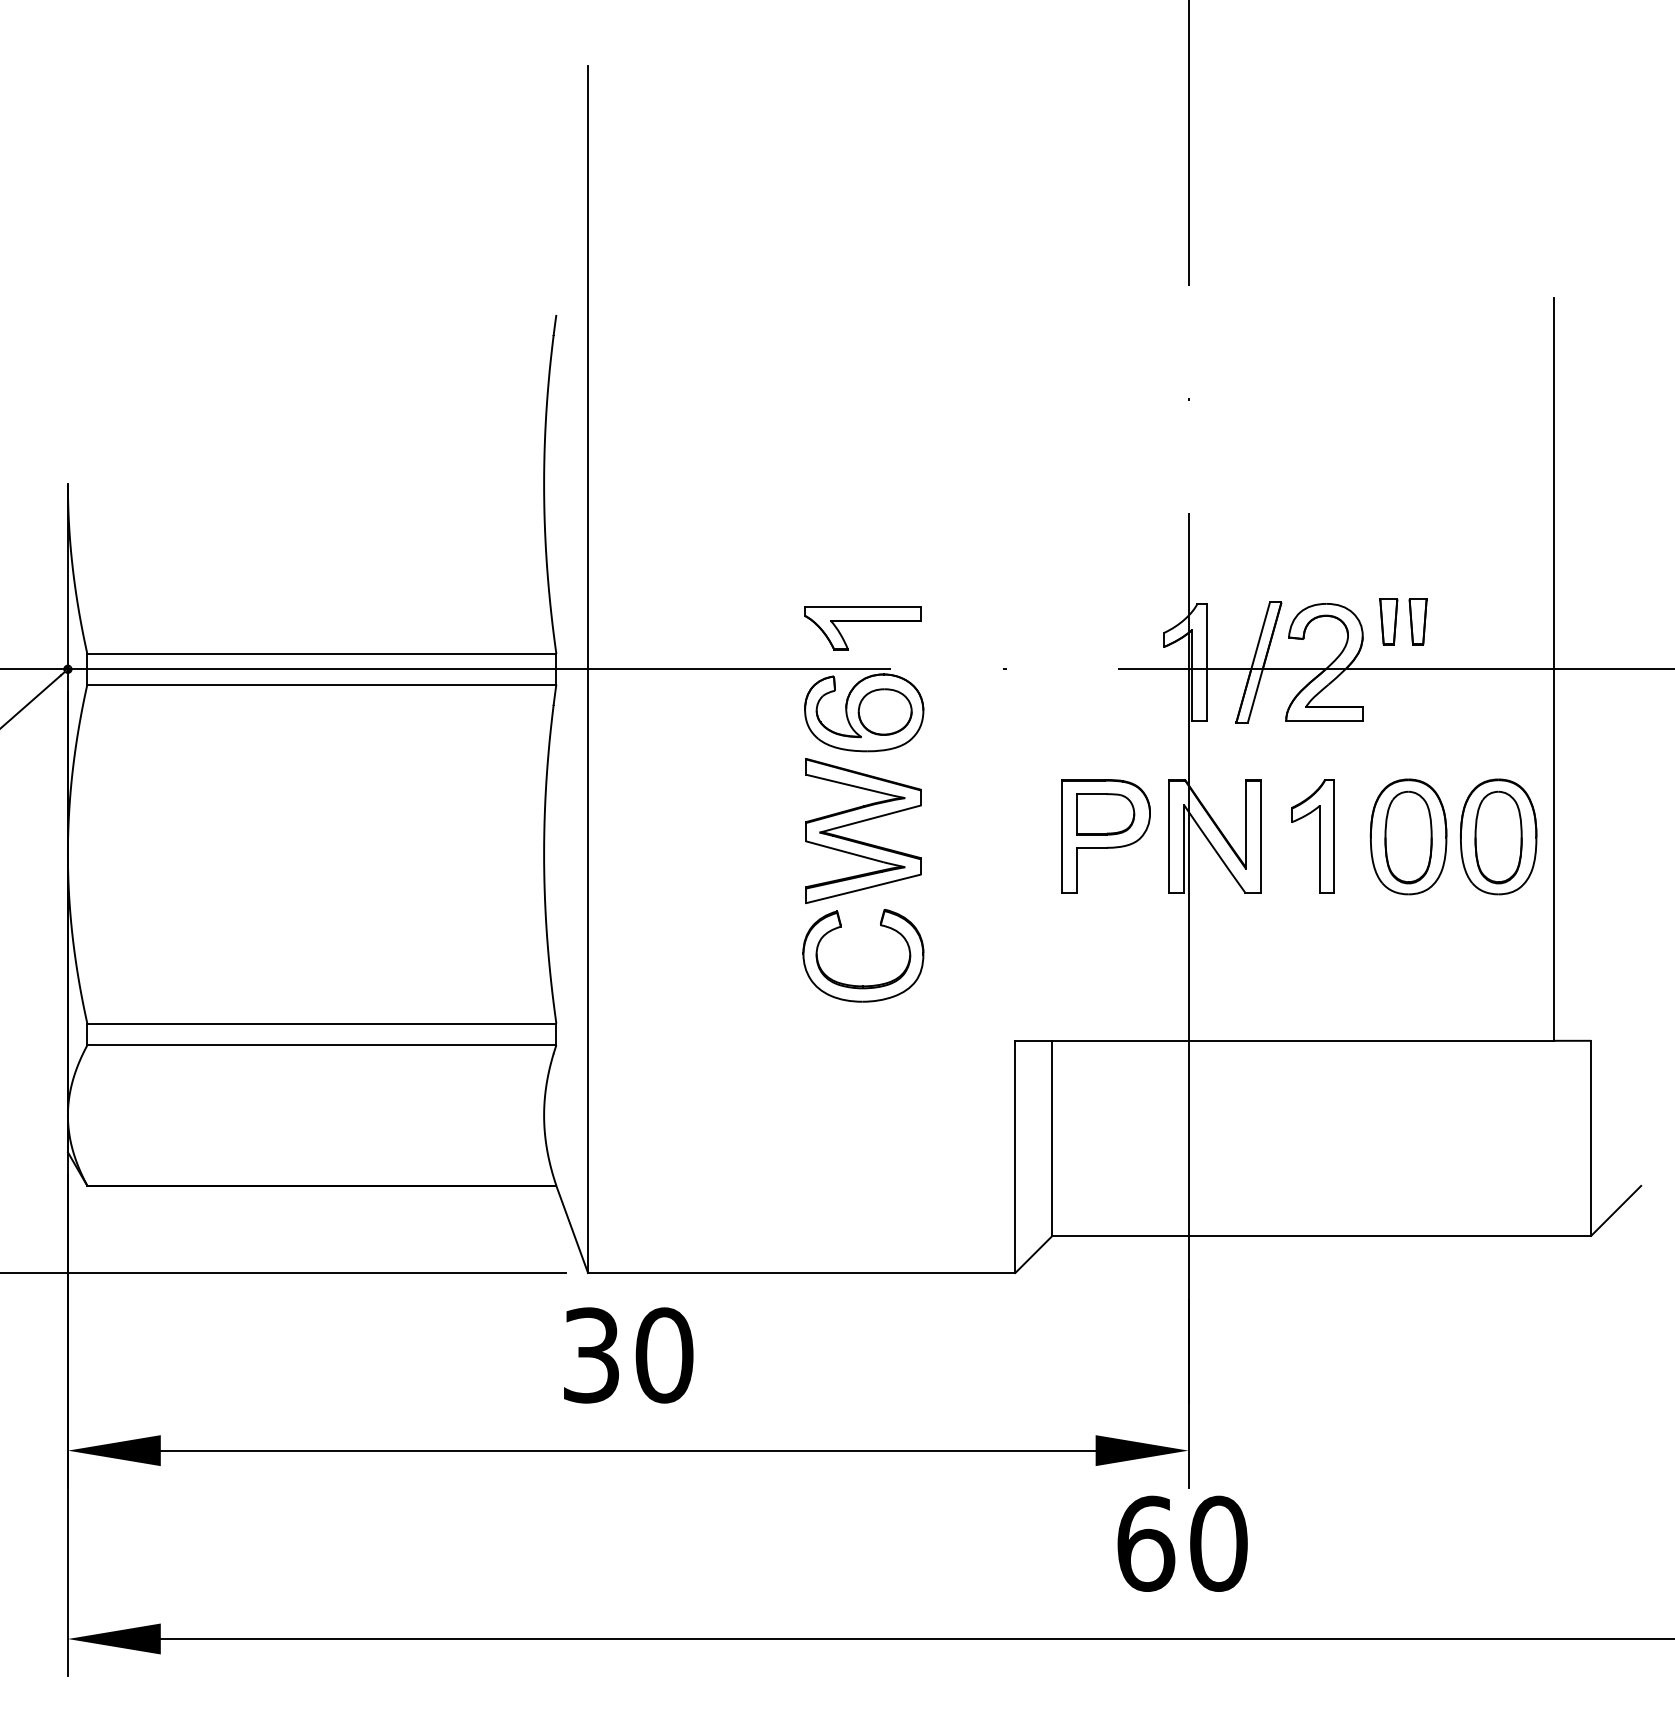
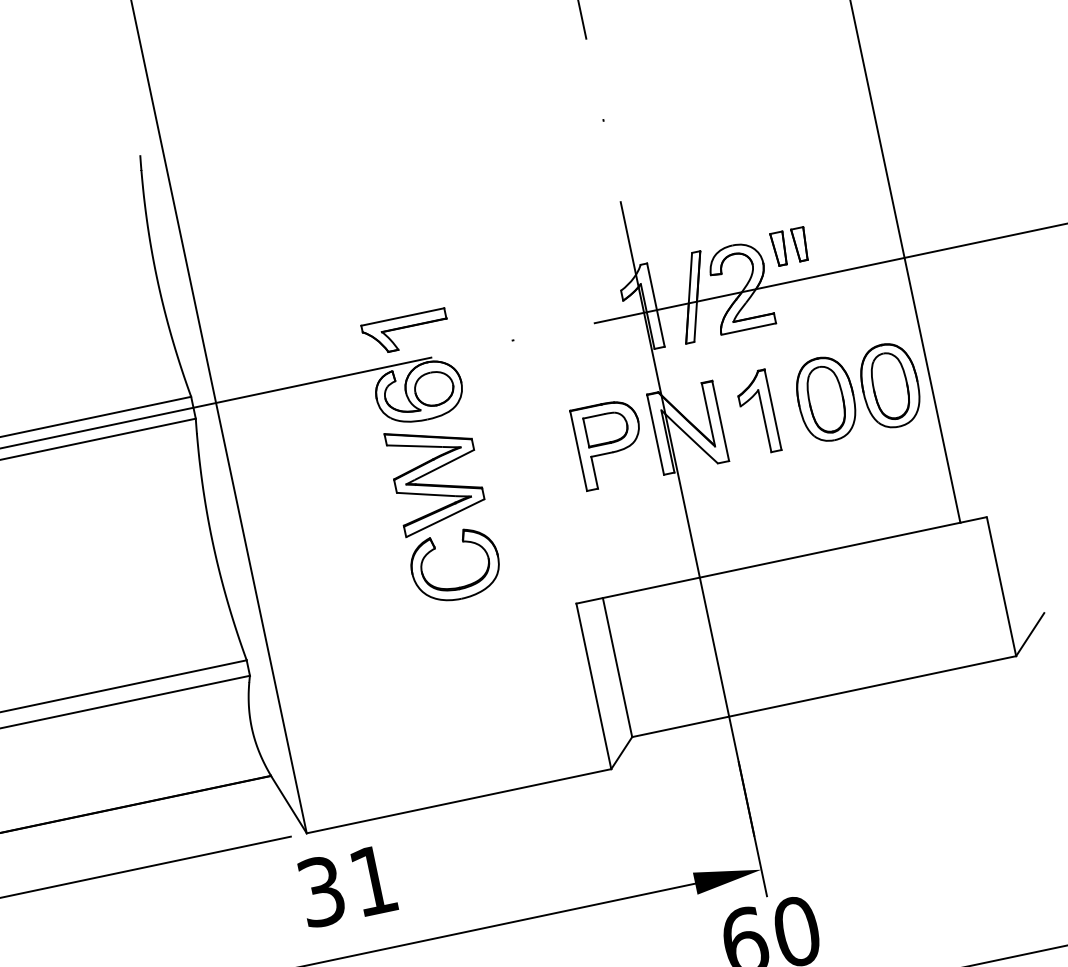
text: (664, 1355) -> (373, 880), 30 -> 31

